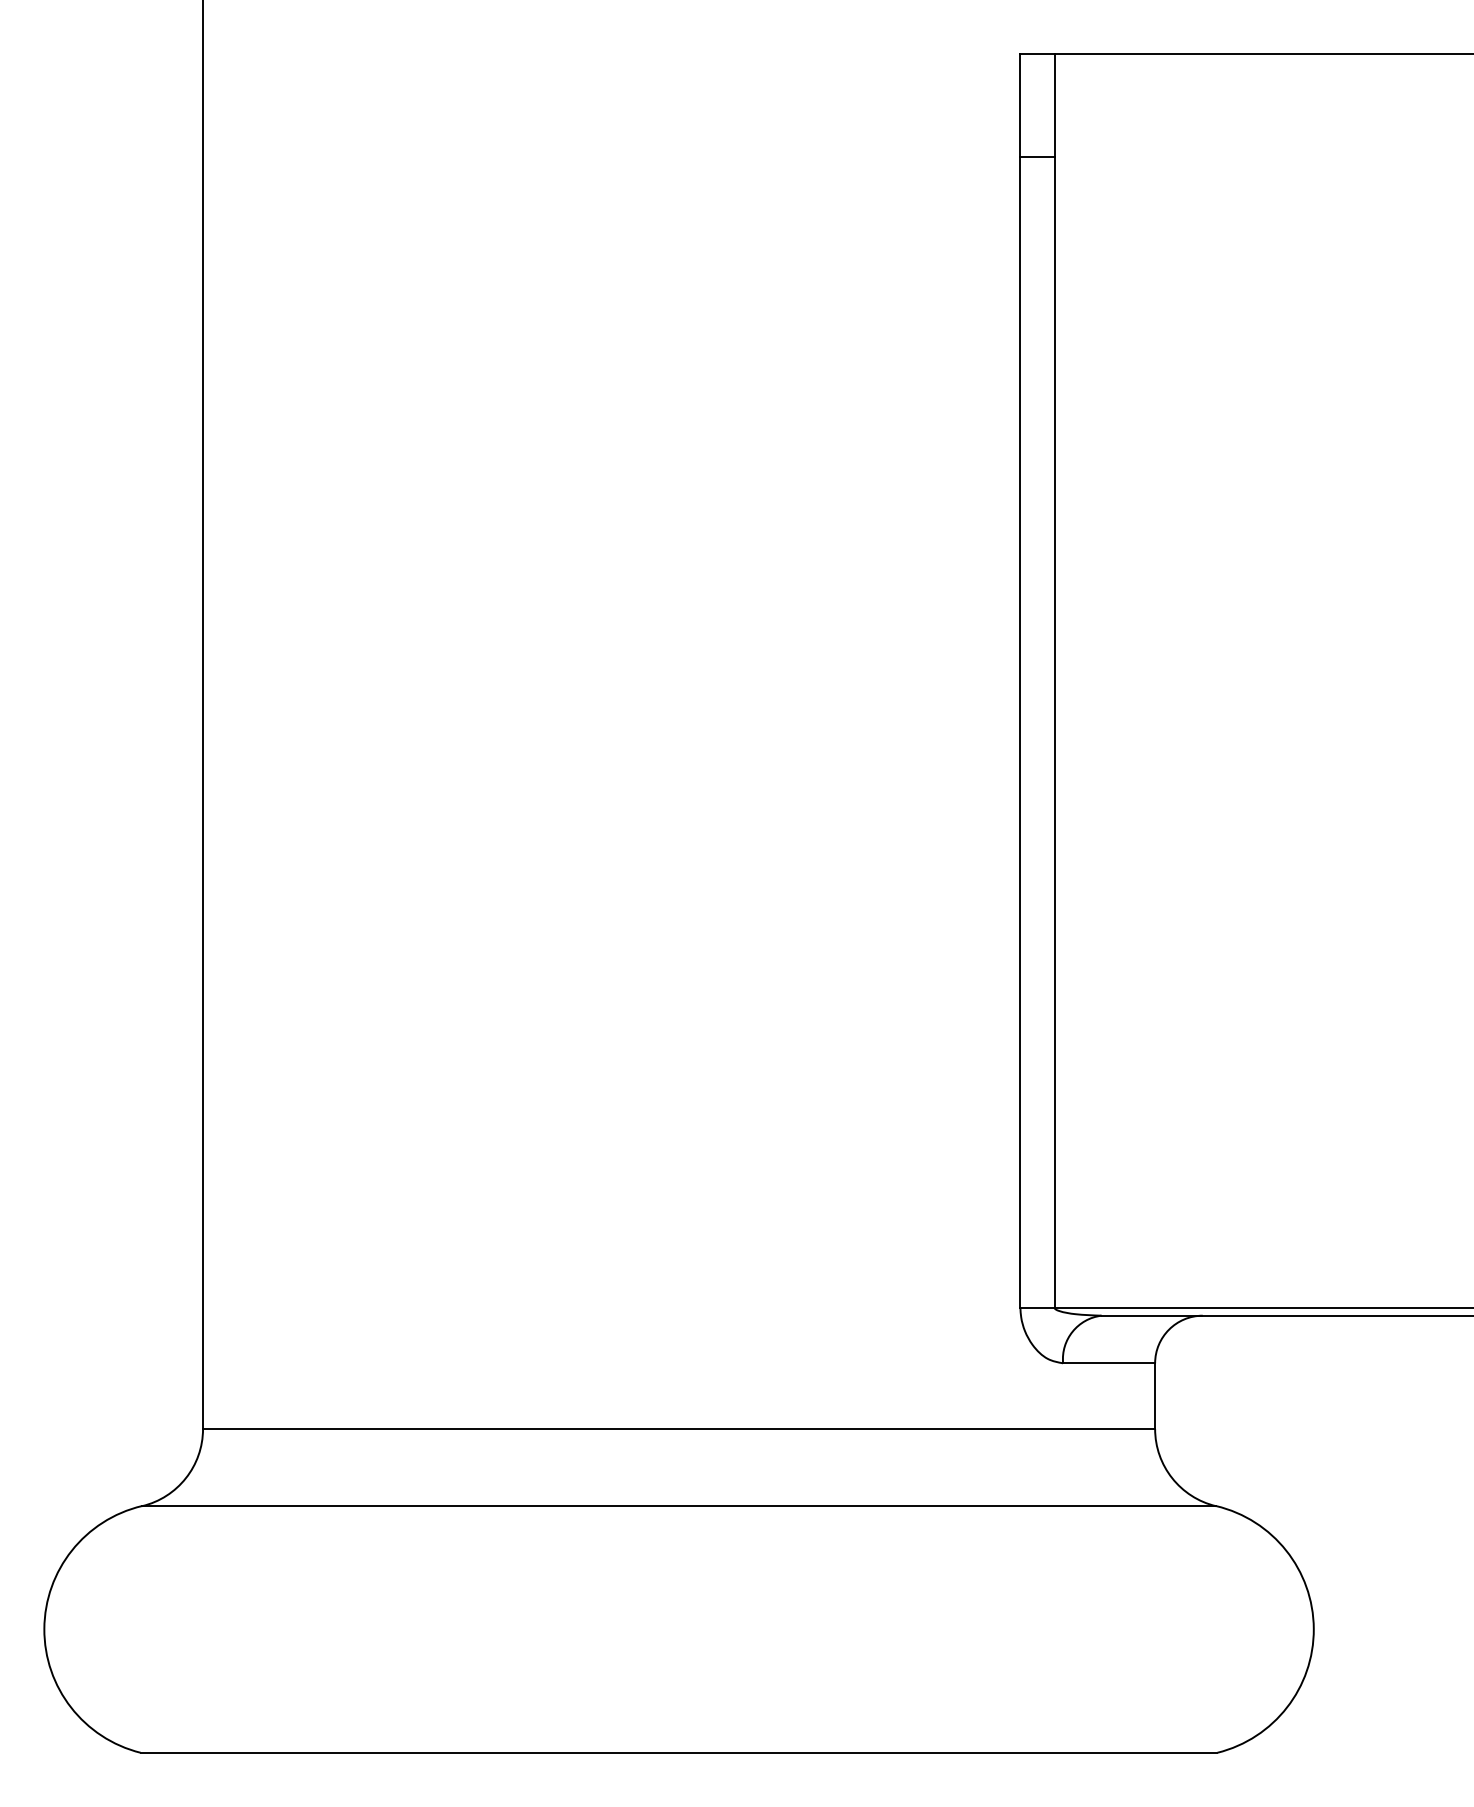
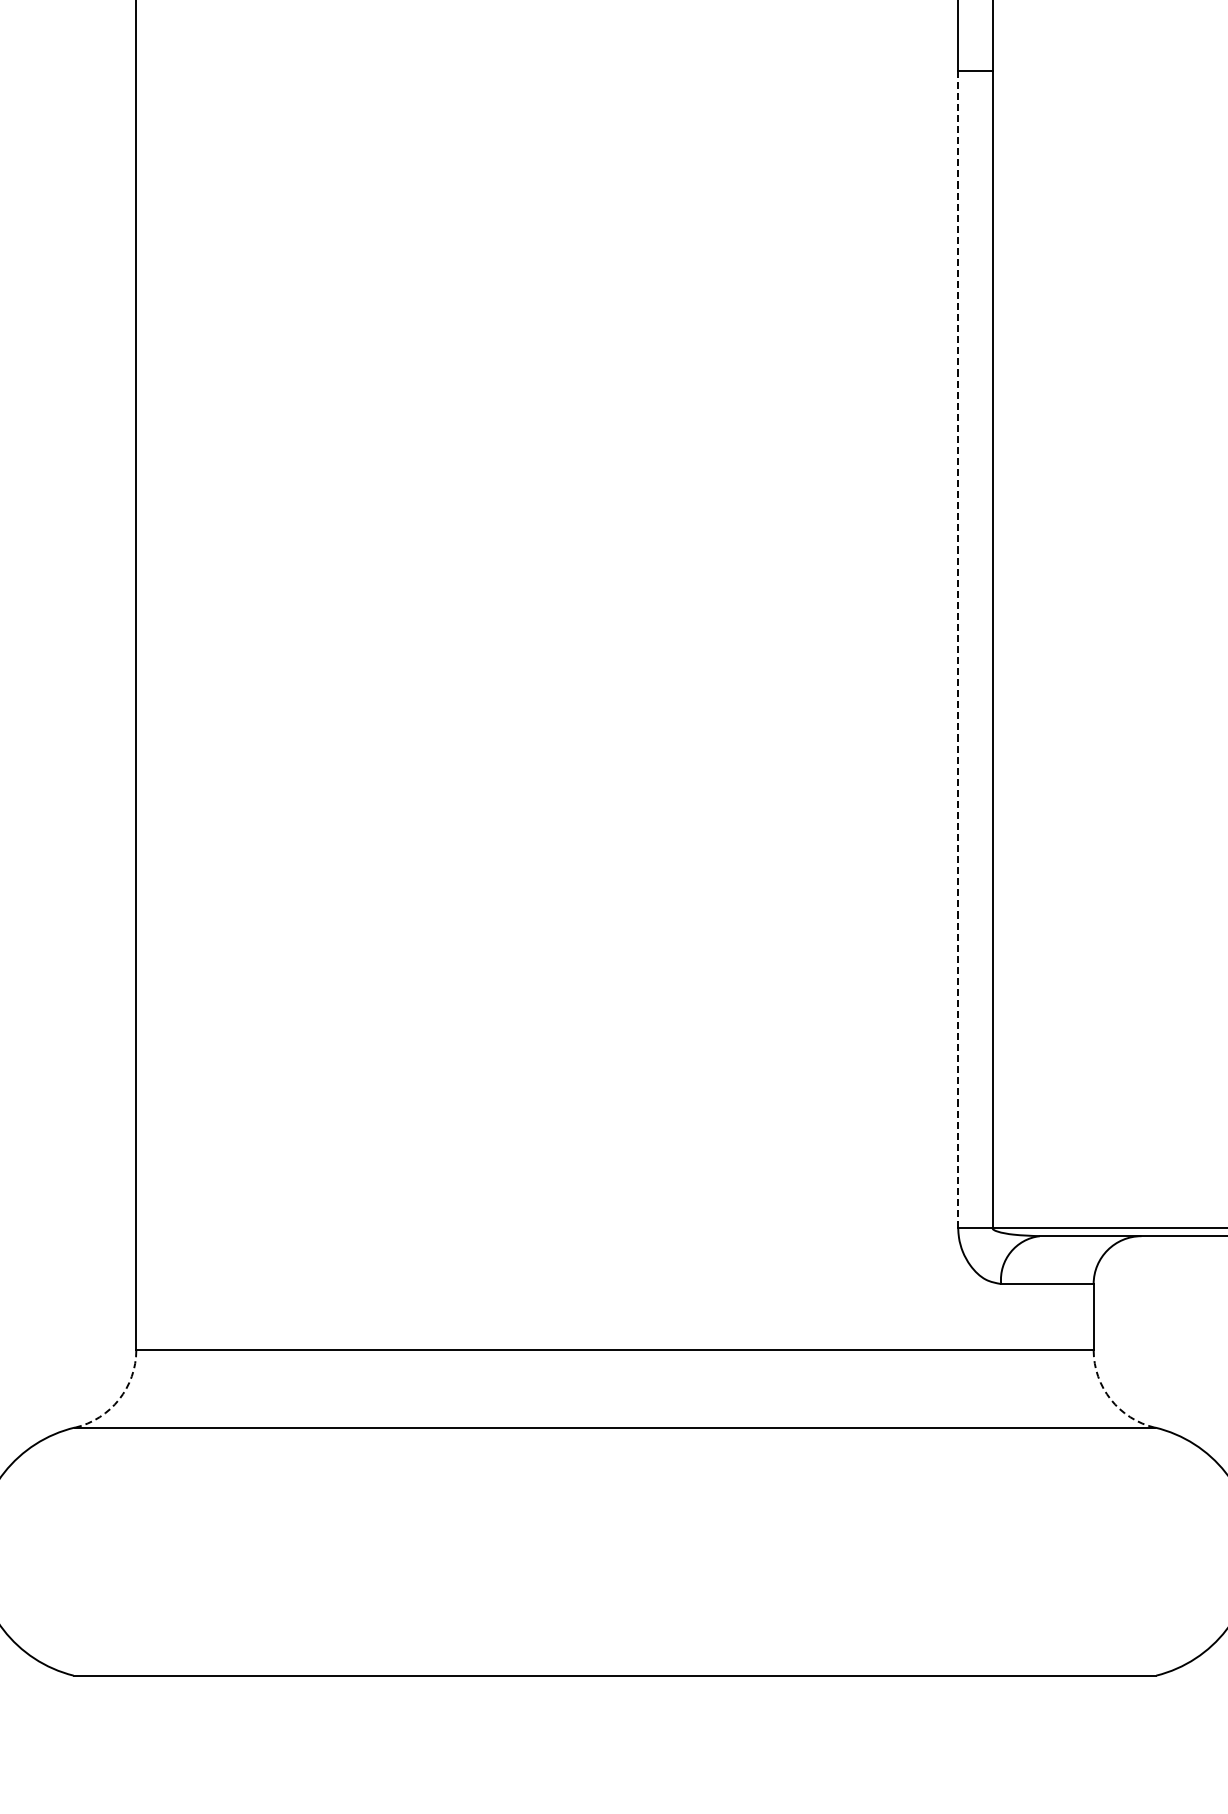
line: (1020, 732) -> (958, 649), solid -> dashed
arc: (185, 1478) -> (118, 1399), solid -> dashed
arc: (1172, 1478) -> (1111, 1399), solid -> dashed

